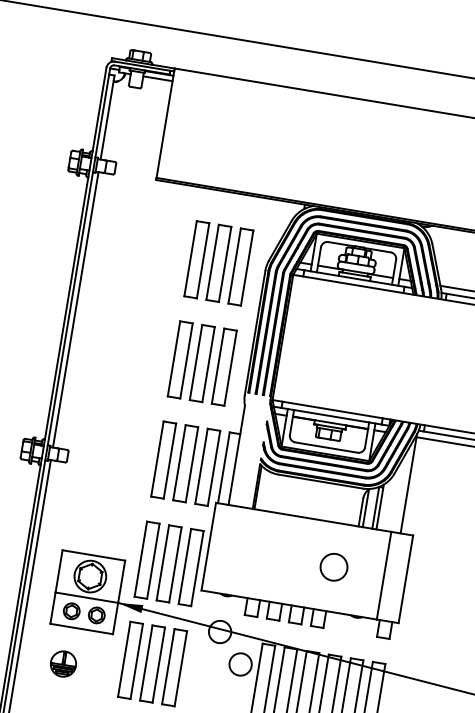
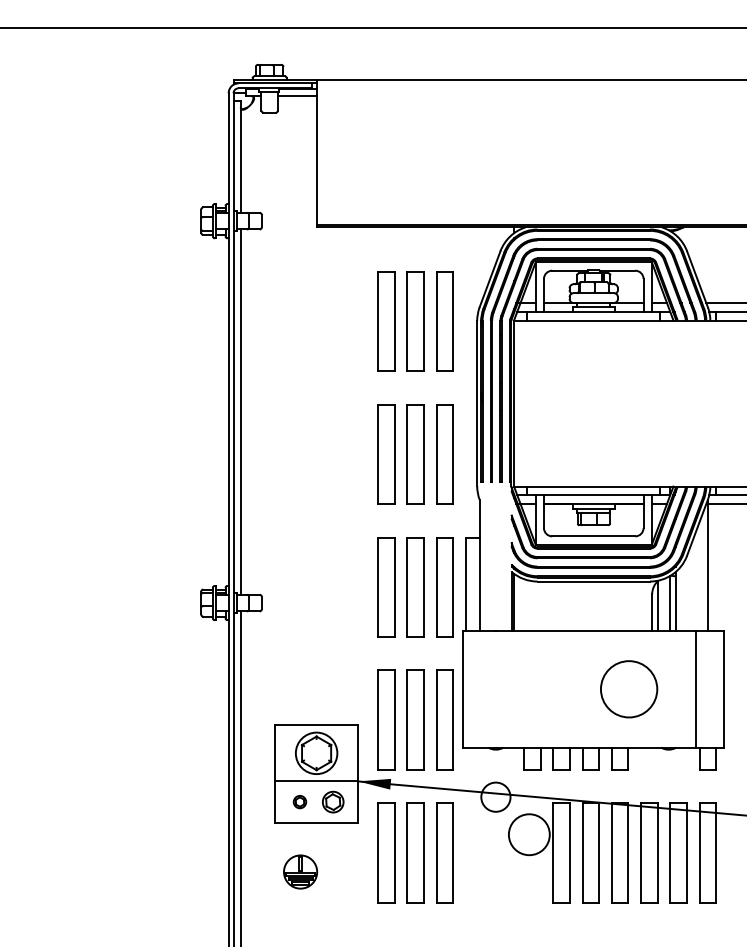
circle: (333, 566) -> (628, 688), size x1.6
part: (71, 610) -> (299, 801), size x0.6
circle: (240, 664) -> (528, 834), size x1.4

